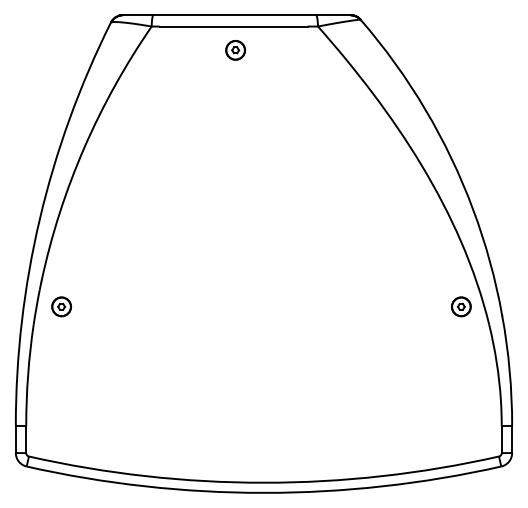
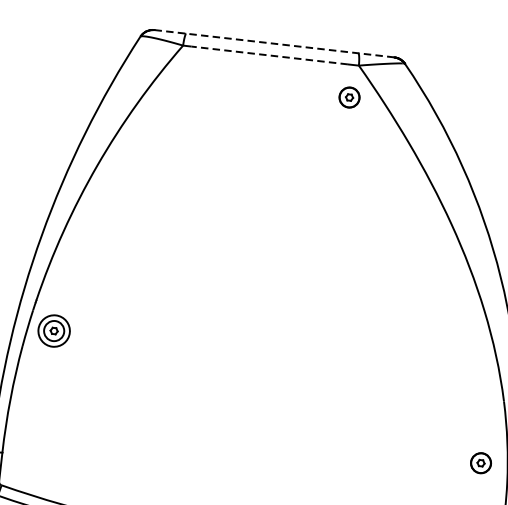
line: (236, 15) -> (274, 44), solid -> dashed
line: (233, 26) -> (269, 55), solid -> dashed
part: (235, 50) -> (349, 97), moved
circle: (61, 306) -> (54, 330), size x1.6
part: (461, 306) -> (481, 462), moved

